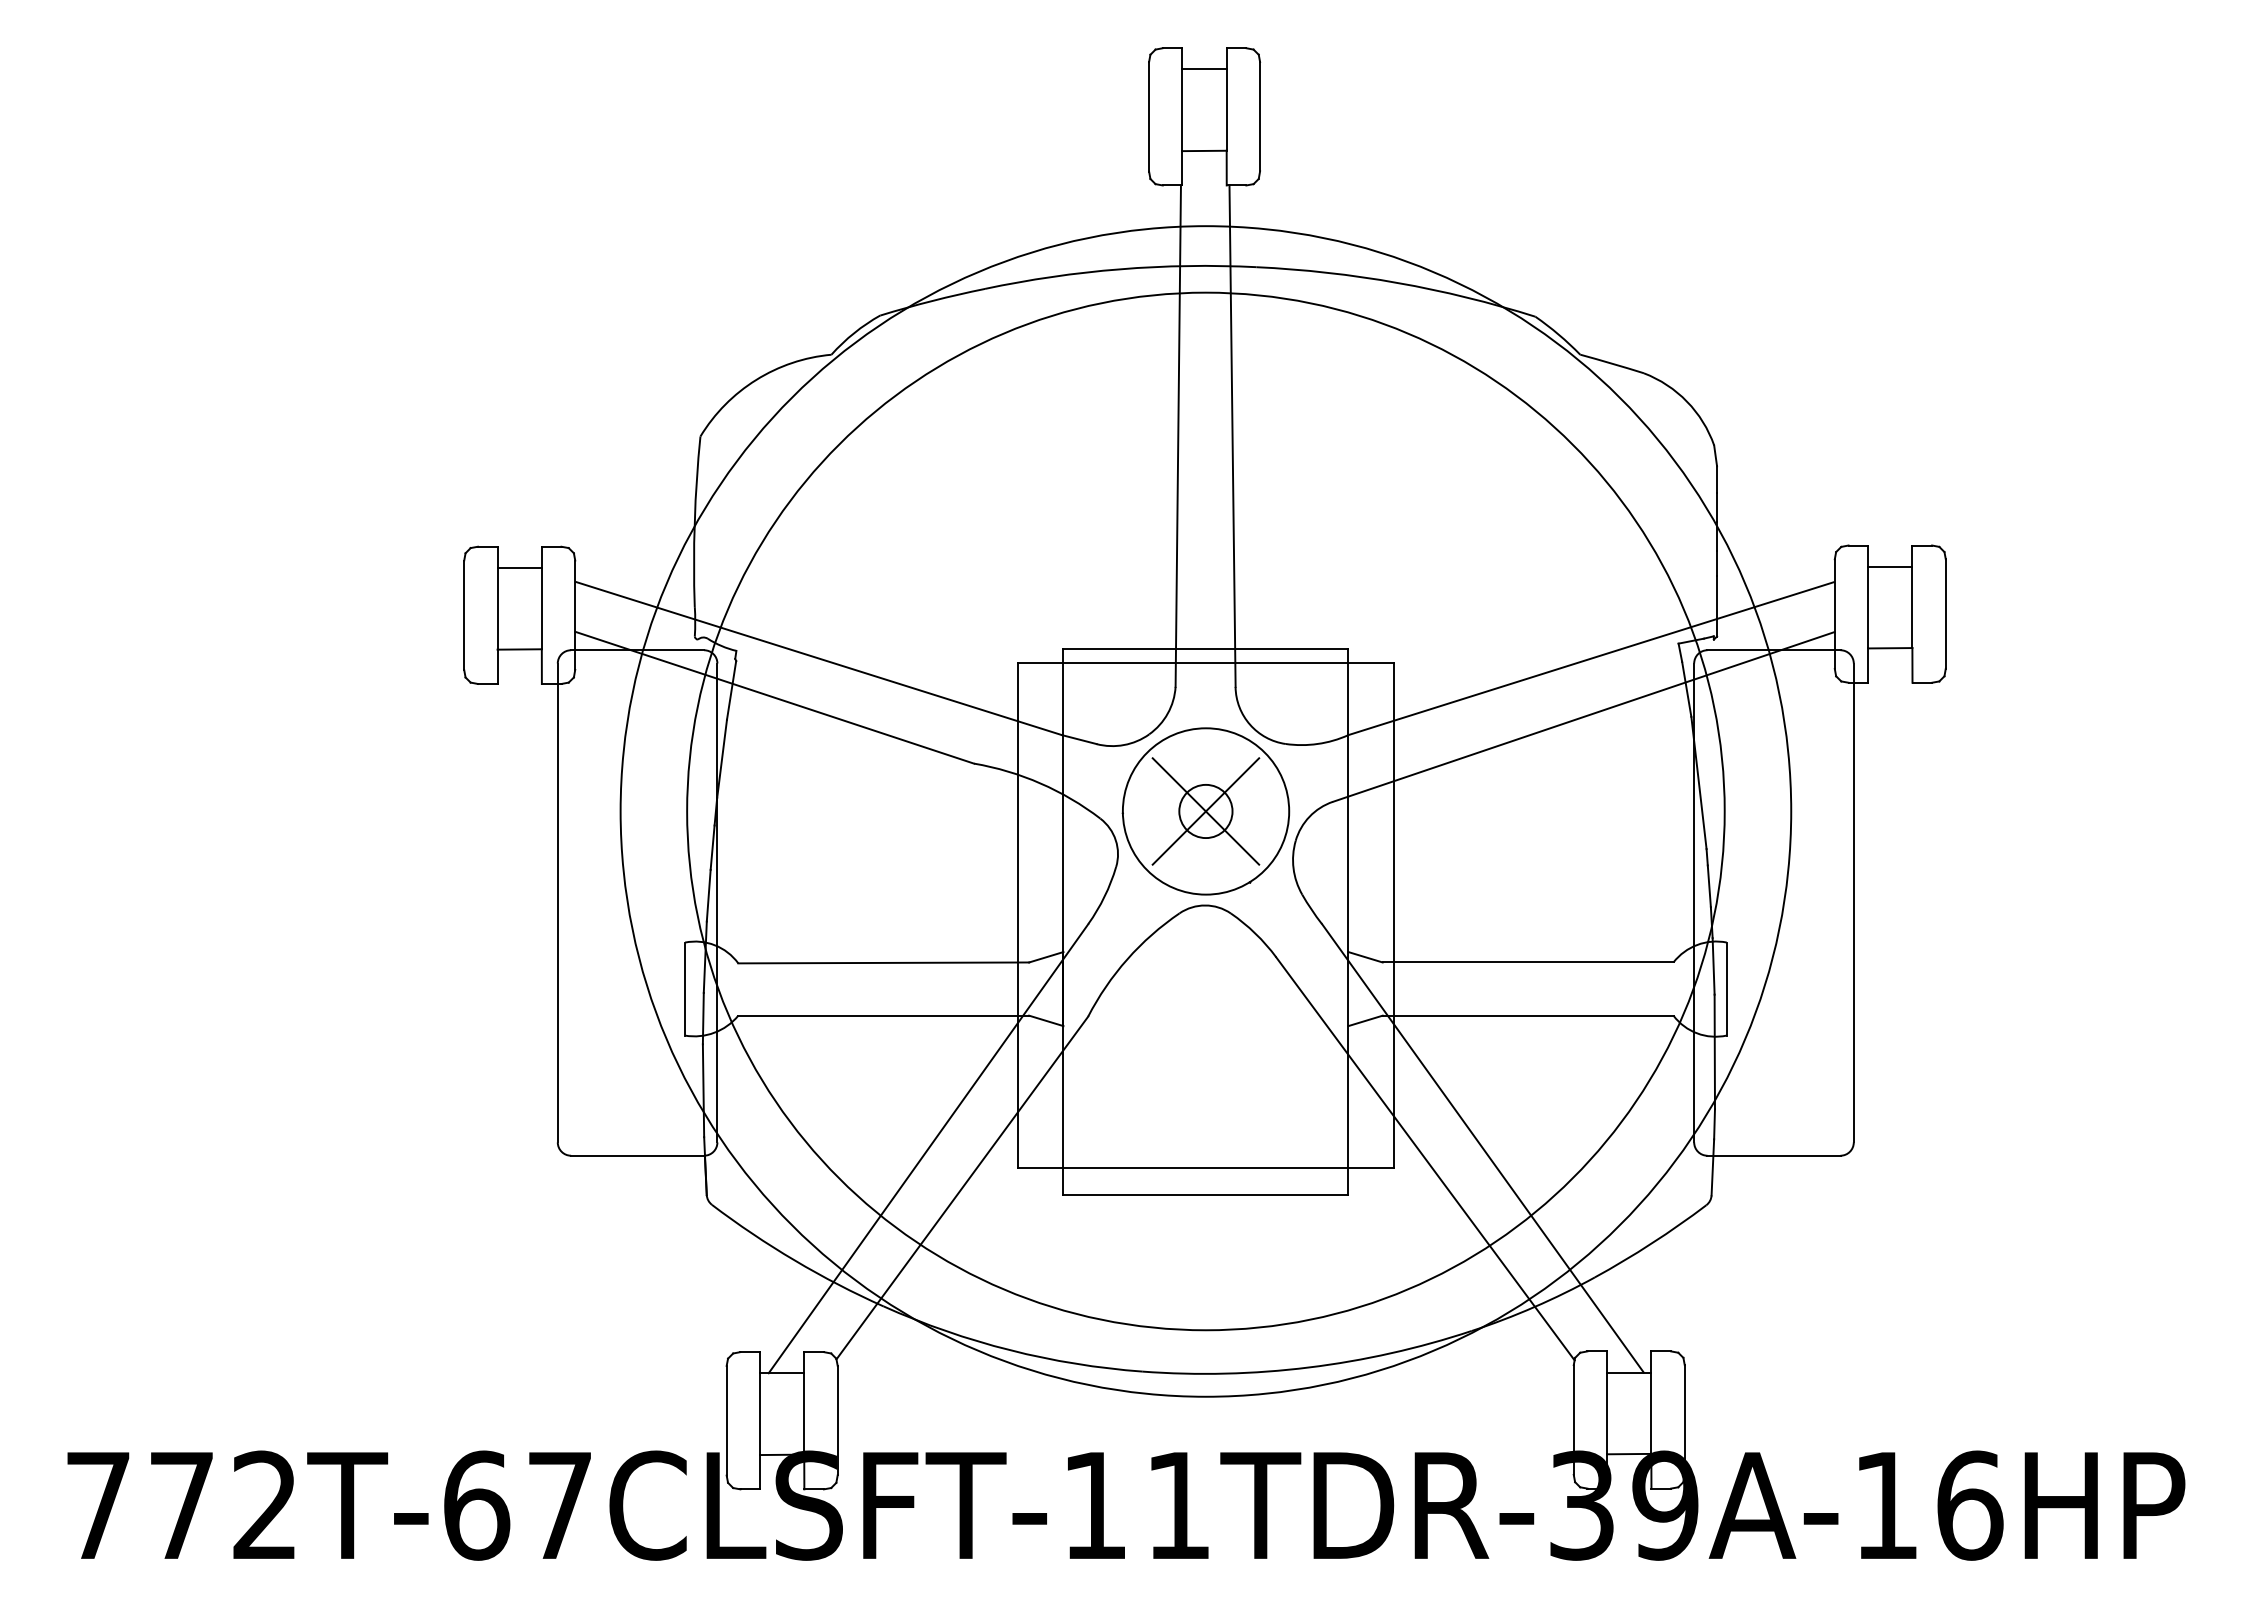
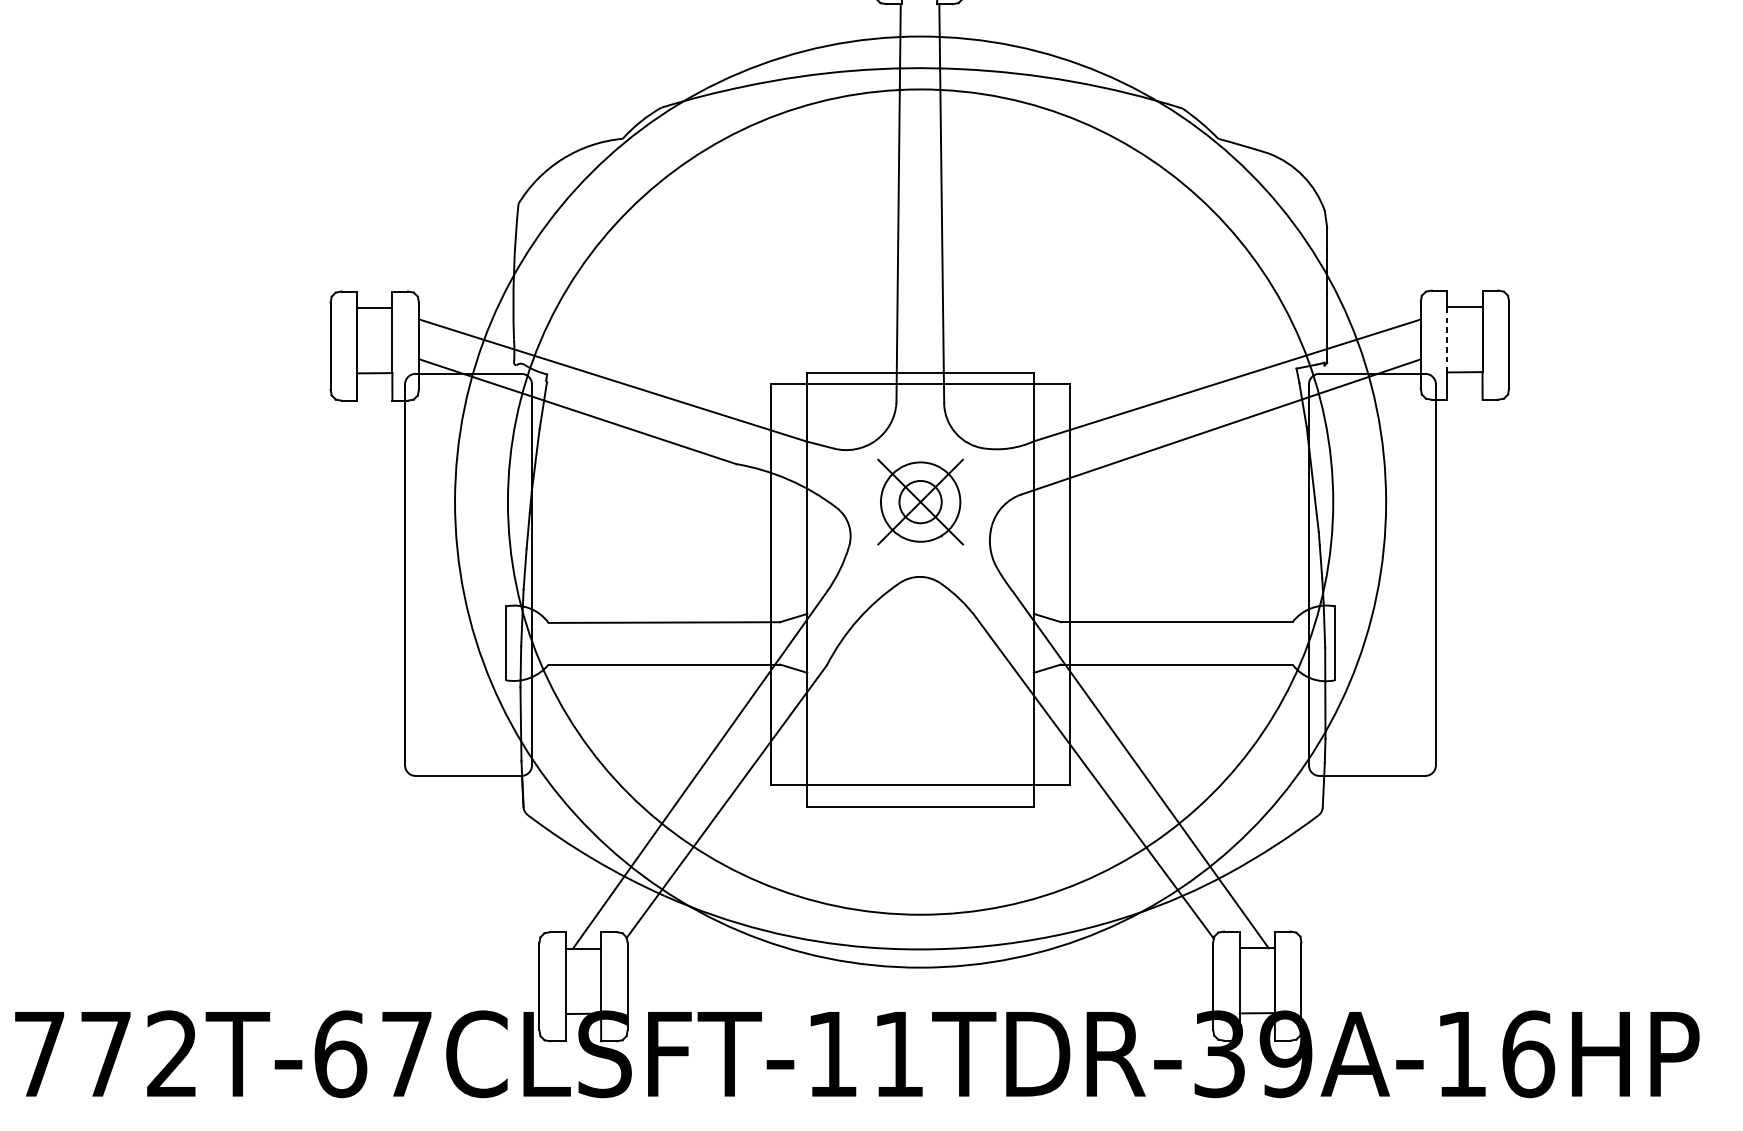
line: (1868, 607) -> (1447, 339), solid -> dashed
part: (1205, 811) -> (920, 502), size x0.6

